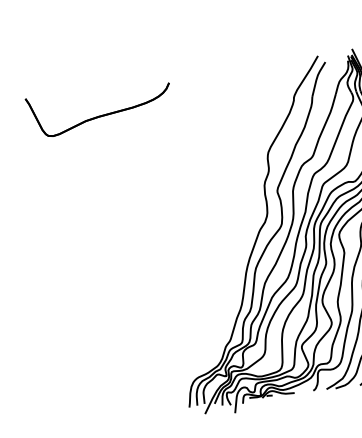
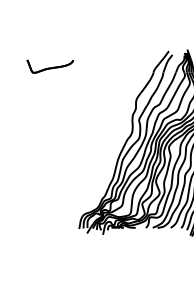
part: (100, 110) -> (50, 66), size x0.6

